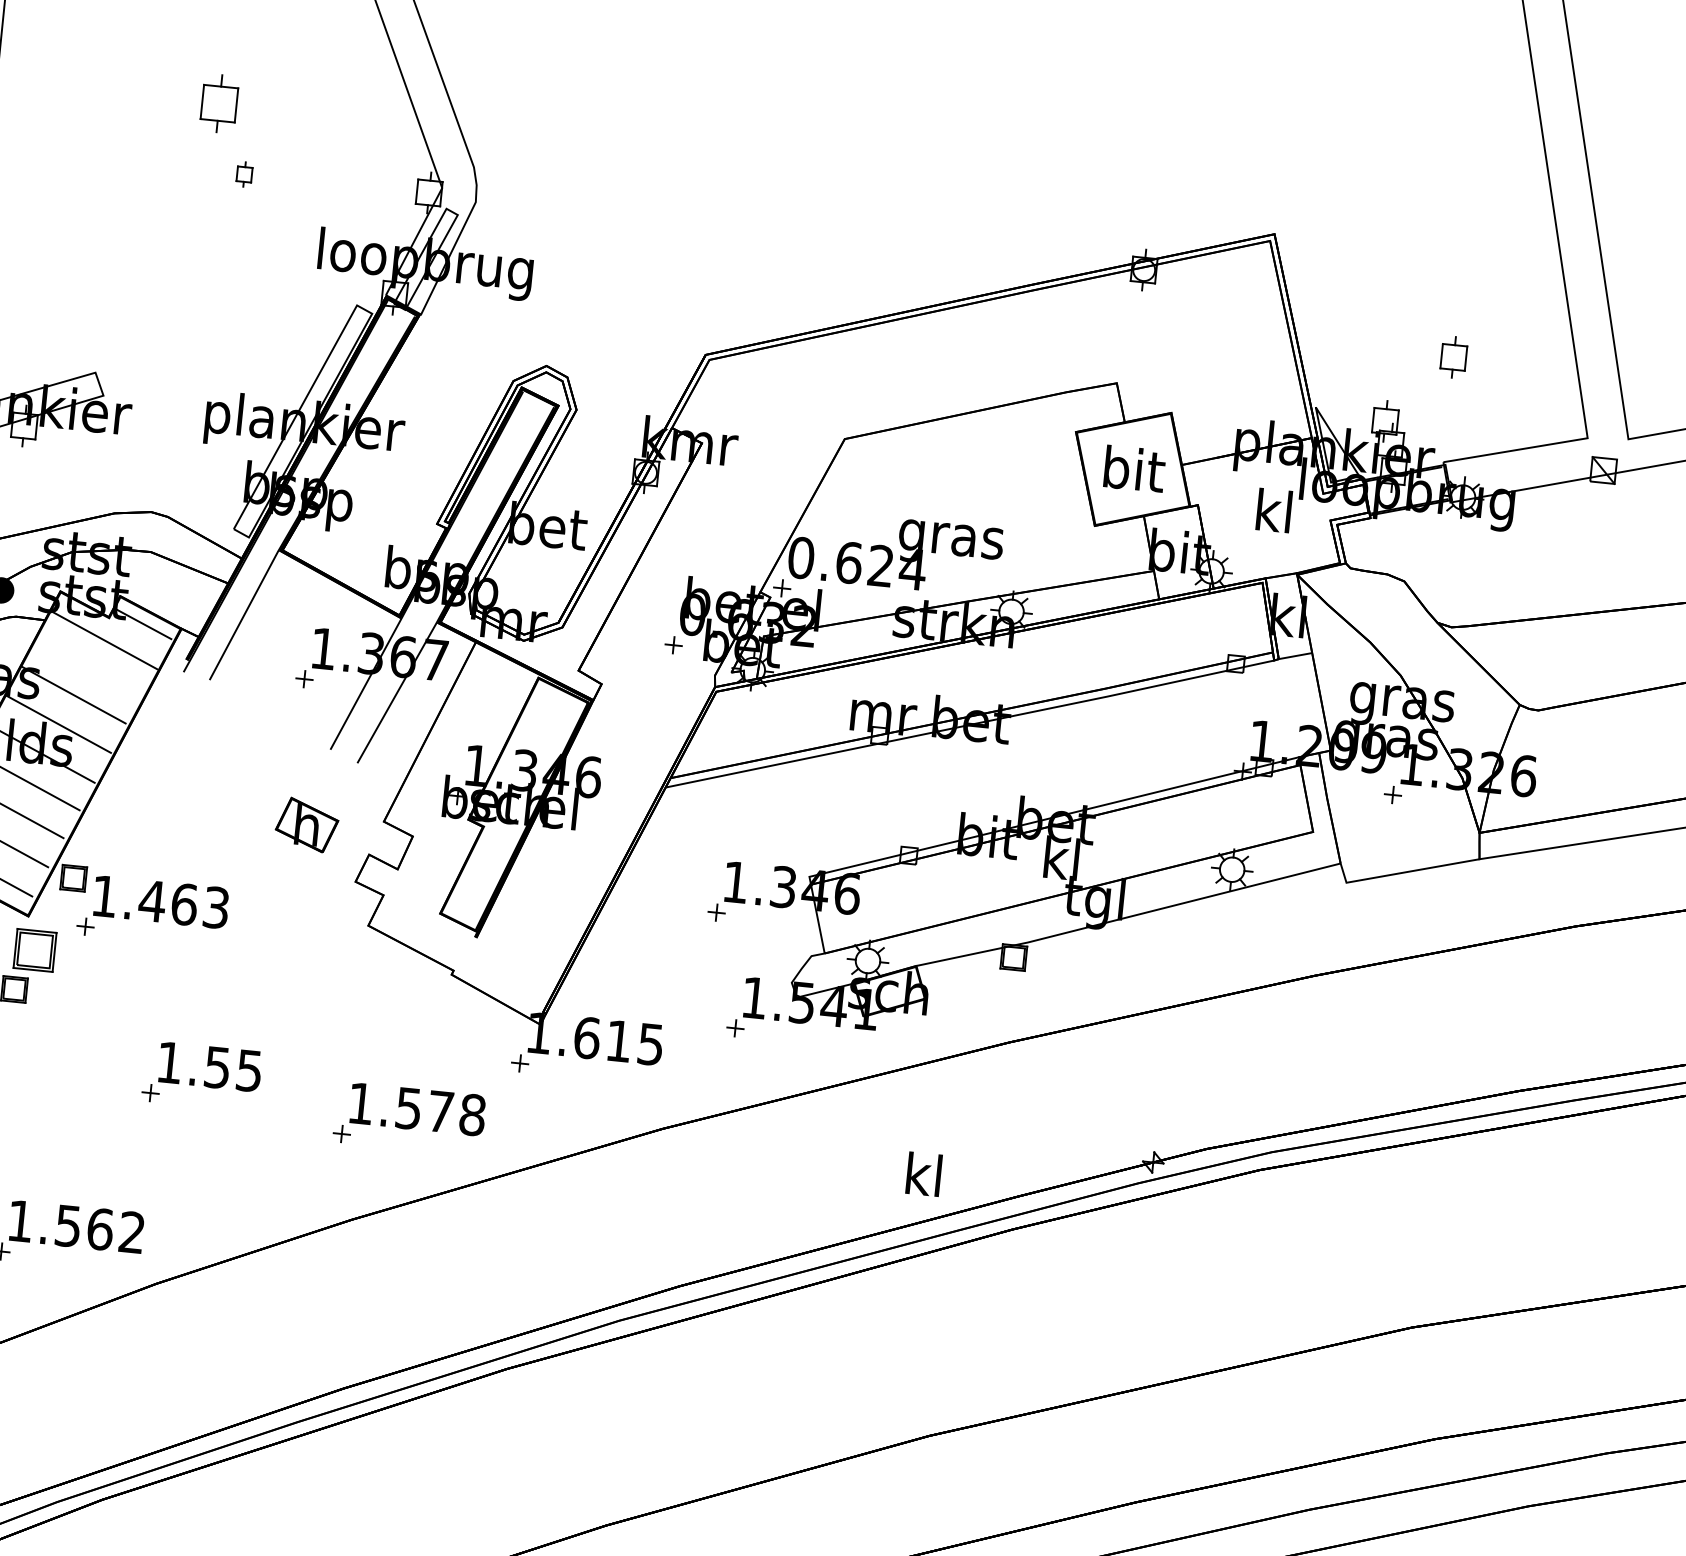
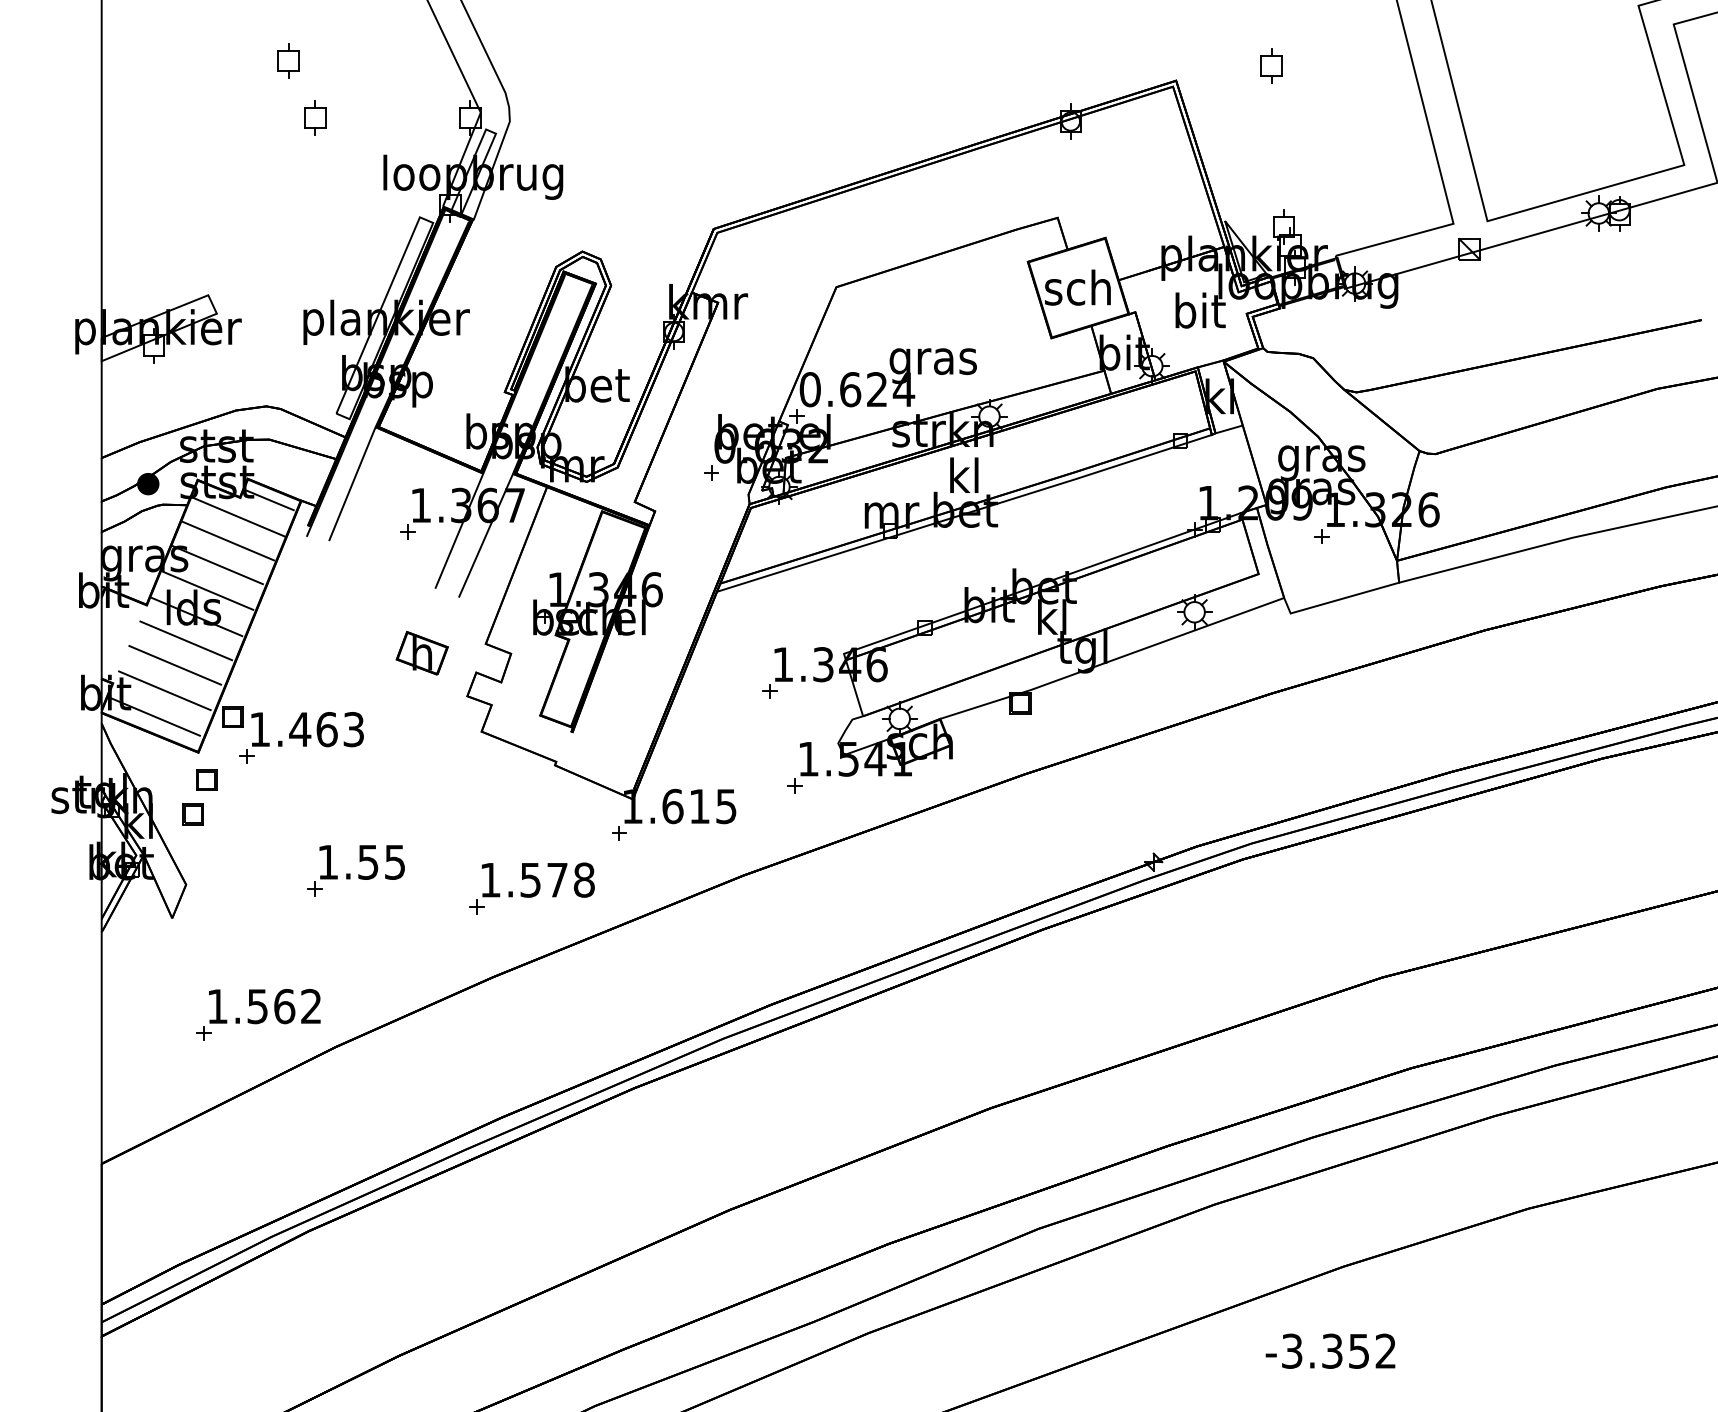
part: (219, 102) -> (288, 60), size x0.71
part: (244, 173) -> (315, 117), size x1.67
part: (1453, 356) -> (1271, 65), moved
text: (1131, 468) -> (1077, 287), bit -> sch
text: (1275, 510) -> (1200, 310), kl -> bit
line: (89, 667) -> (228, 540), added
part: (34, 949) -> (206, 779), size x0.62
text: (924, 1173) -> (964, 474), moved

